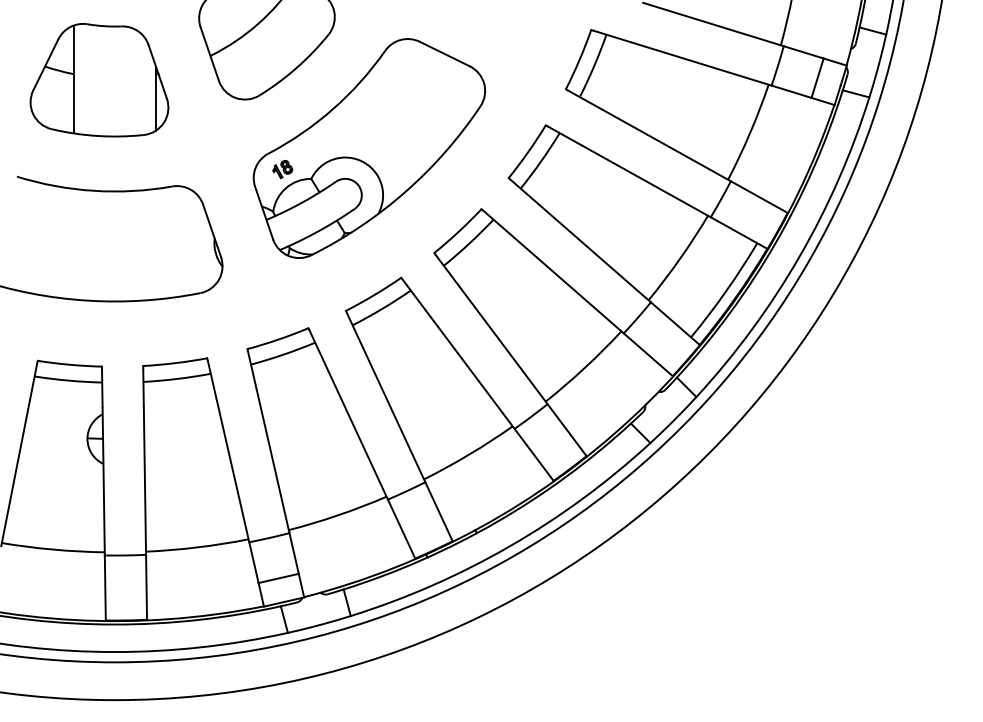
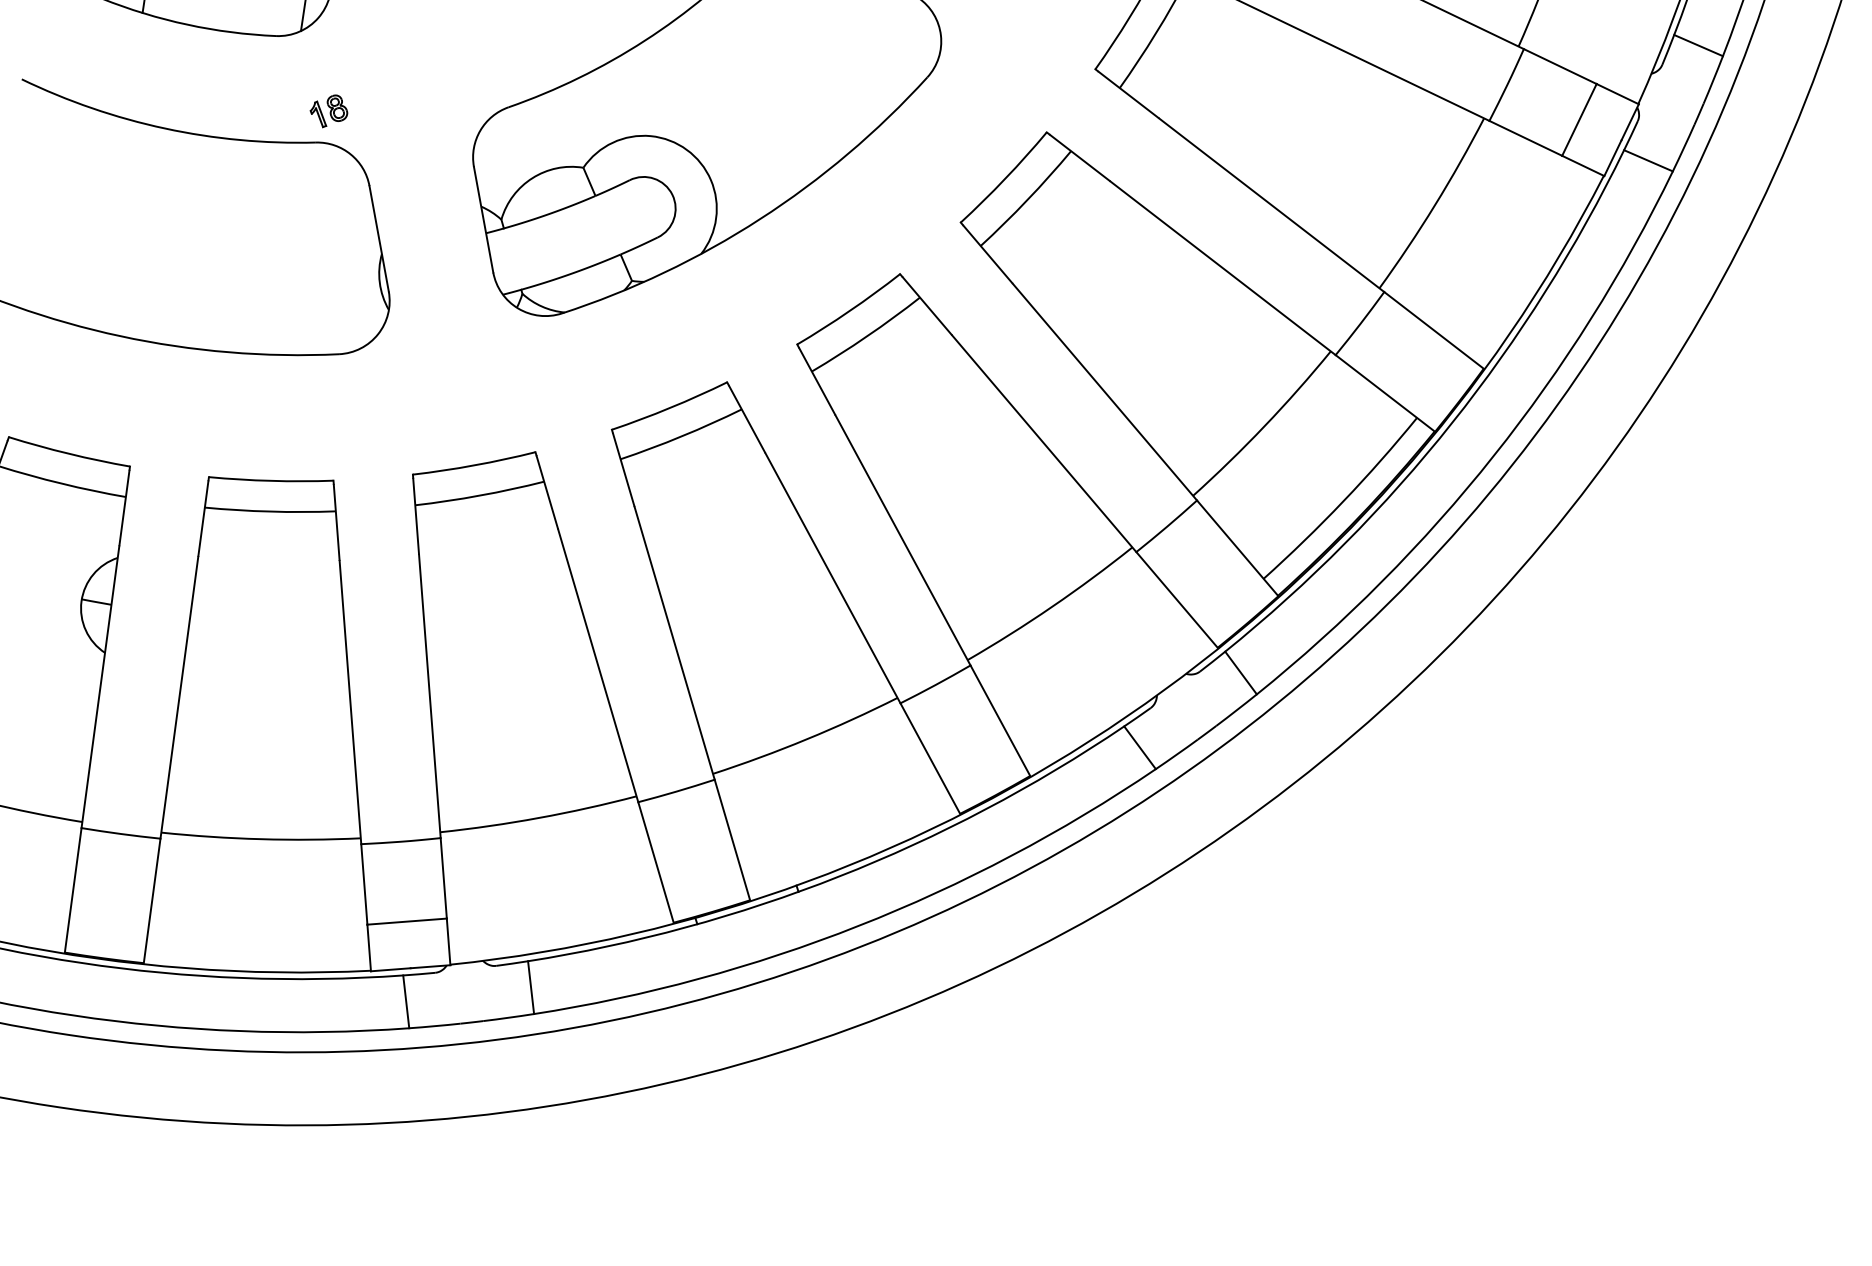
part: (282, 169) -> (328, 111), moved

